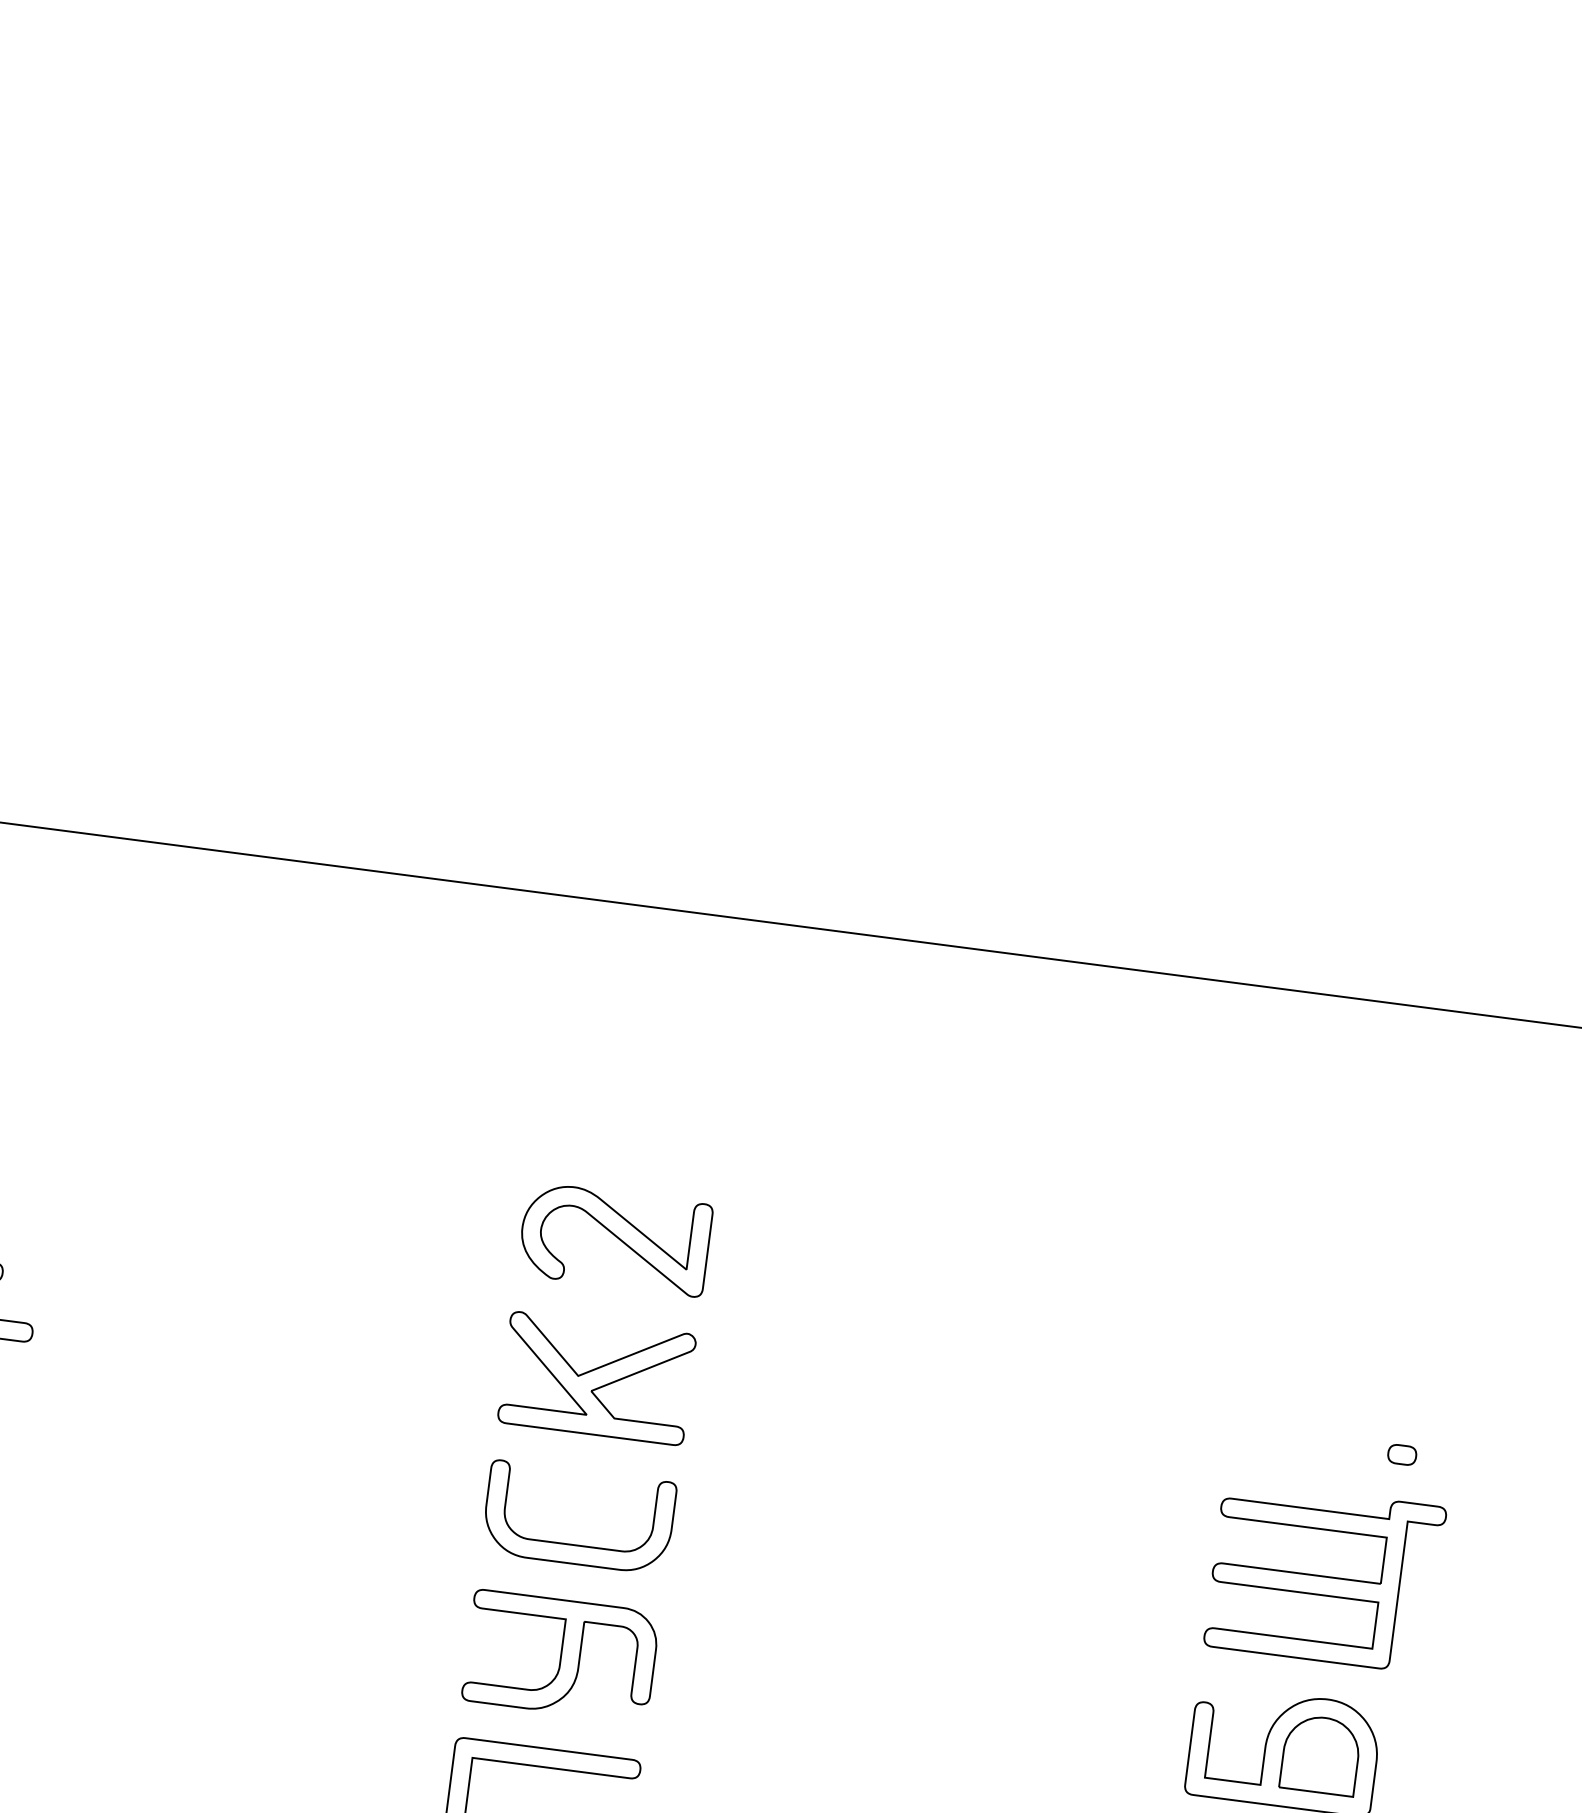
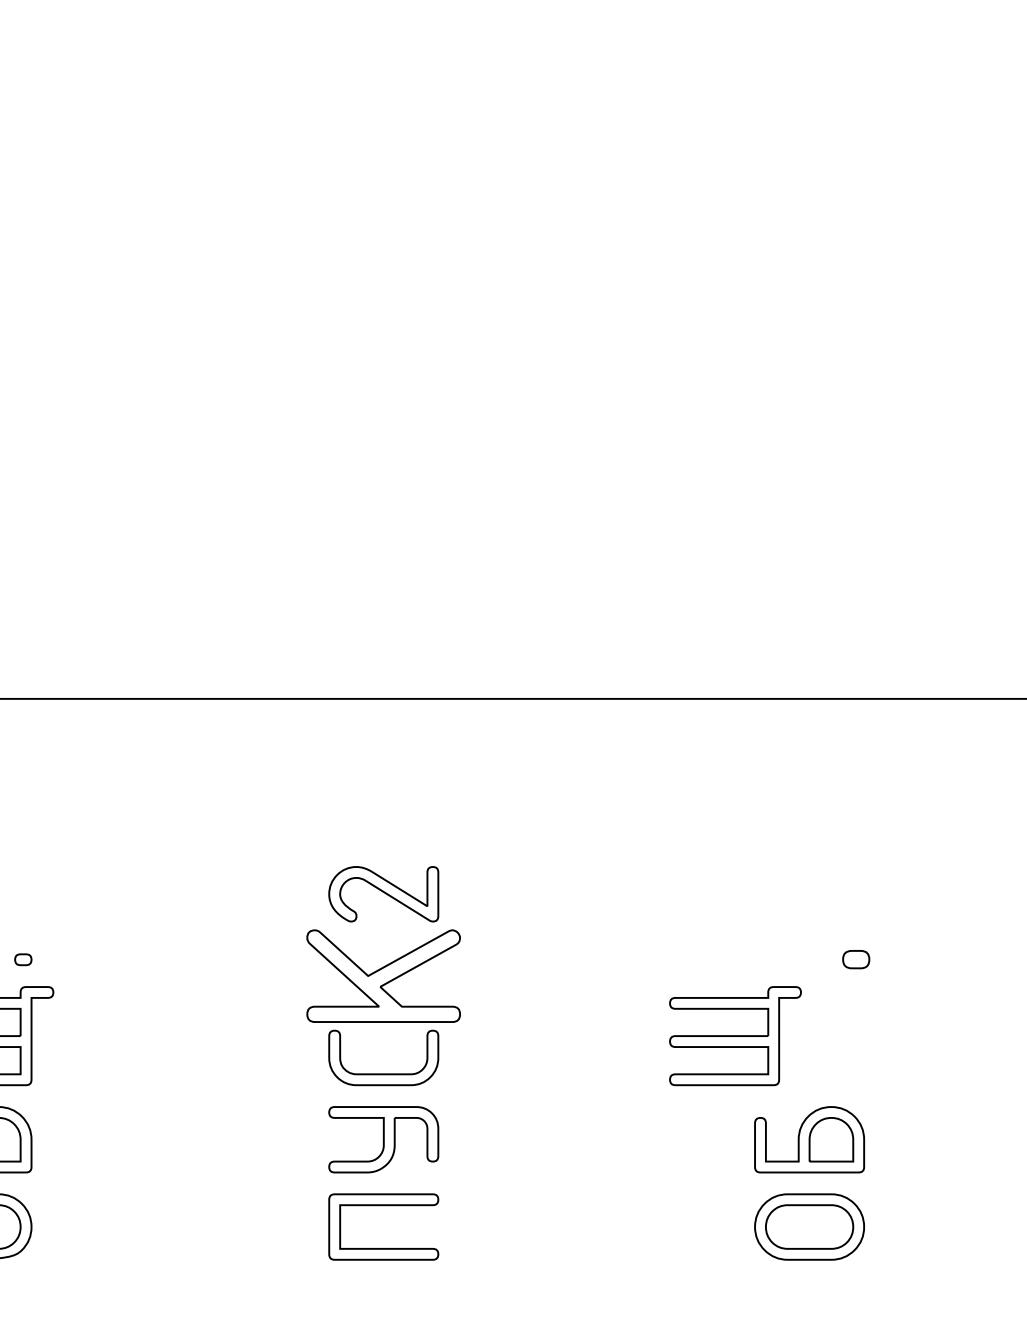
part: (596, 1377) -> (383, 975), size x1.4
part: (1401, 1454) -> (855, 959), size x1.6
part: (1325, 1577) -> (735, 1036), moved

